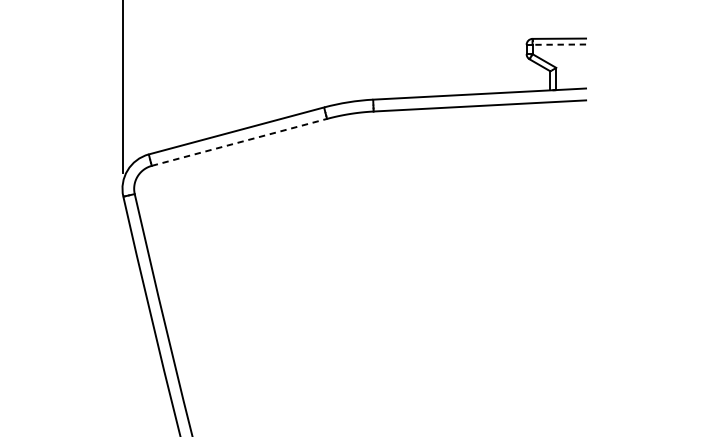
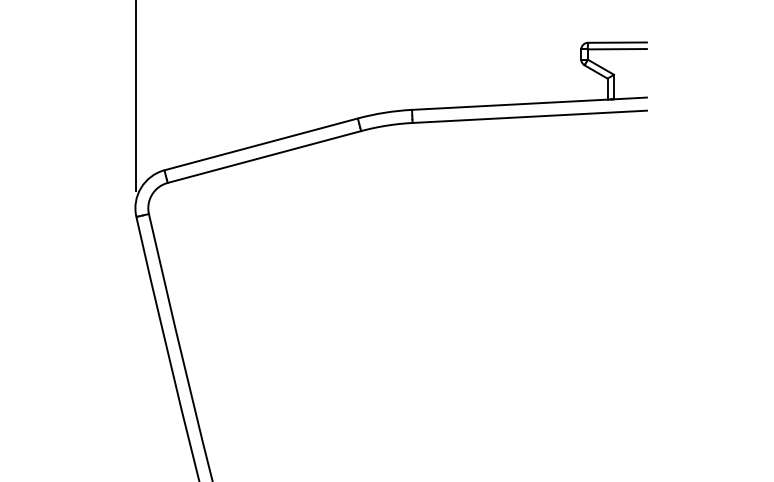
line: (559, 44) -> (617, 49), dashed -> solid
line: (239, 141) -> (264, 156), dashed -> solid

